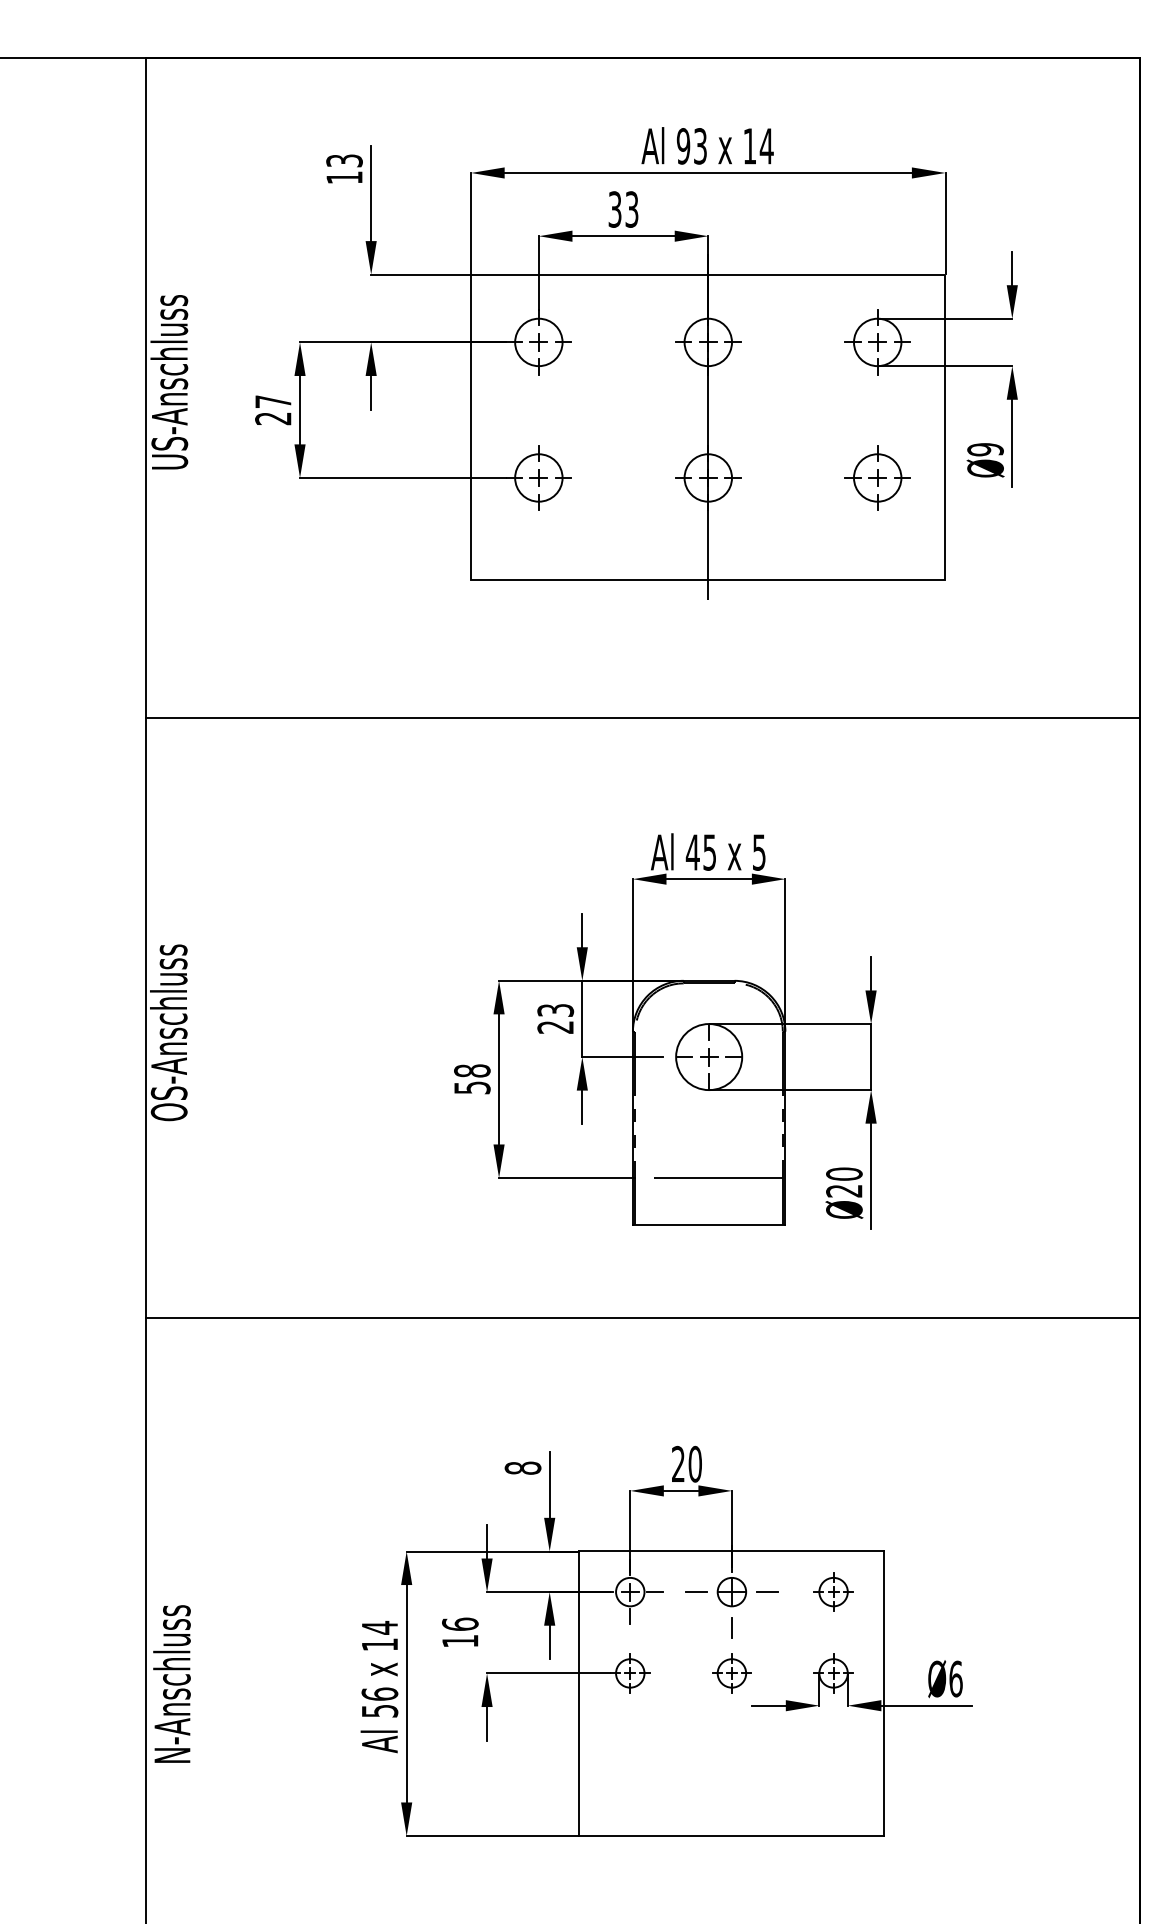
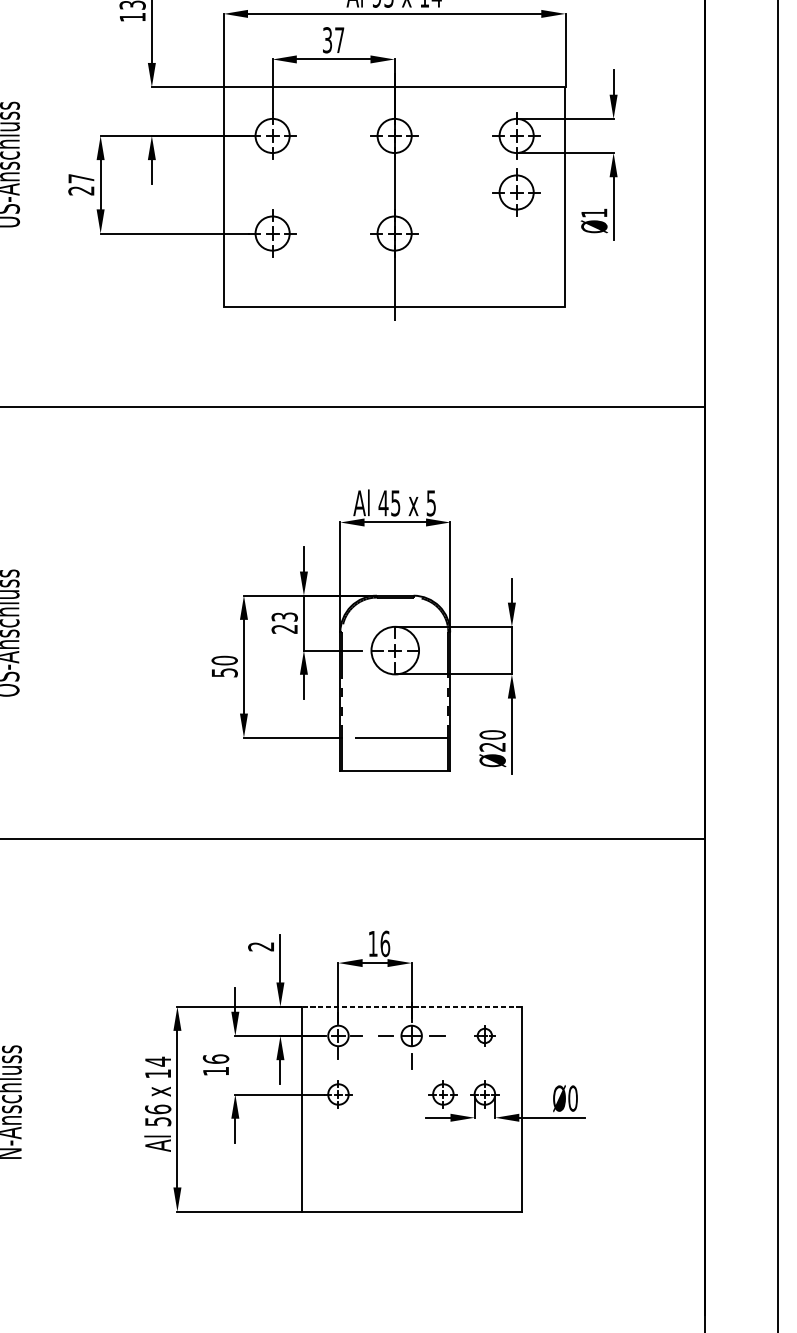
text: (631, 209) -> (339, 40), 33 -> 37
text: (985, 449) -> (594, 213), Ø9 -> Ø1
part: (877, 477) -> (516, 192), moved
text: (472, 1070) -> (224, 660), 58 -> 50
text: (687, 1463) -> (379, 943), 20 -> 16
text: (522, 1467) -> (260, 946), 8 -> 2
line: (731, 1551) -> (411, 1006), solid -> dashed
part: (833, 1591) -> (484, 1035), size x0.7
part: (731, 1673) -> (443, 1094), moved
text: (955, 1678) -> (572, 1098), Ø6 -> Ø0

